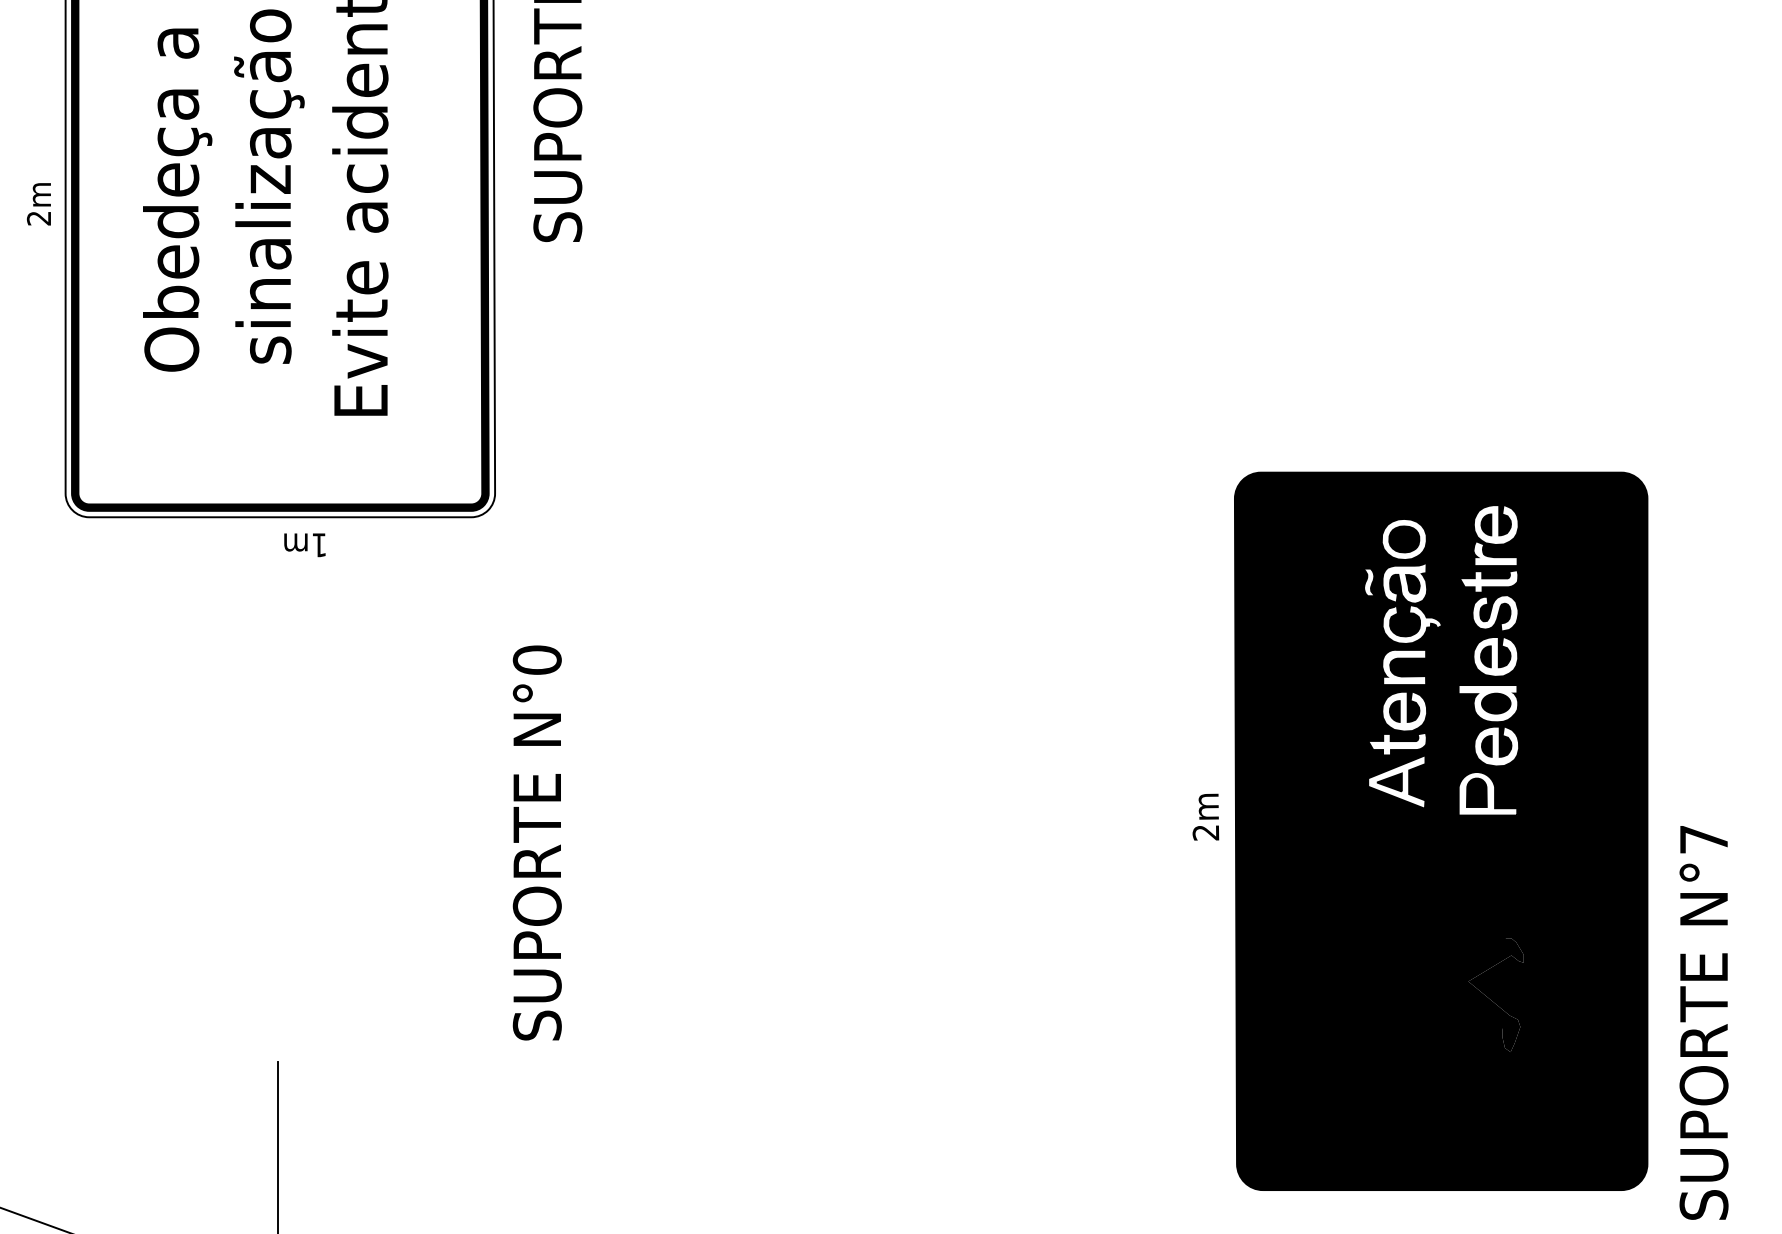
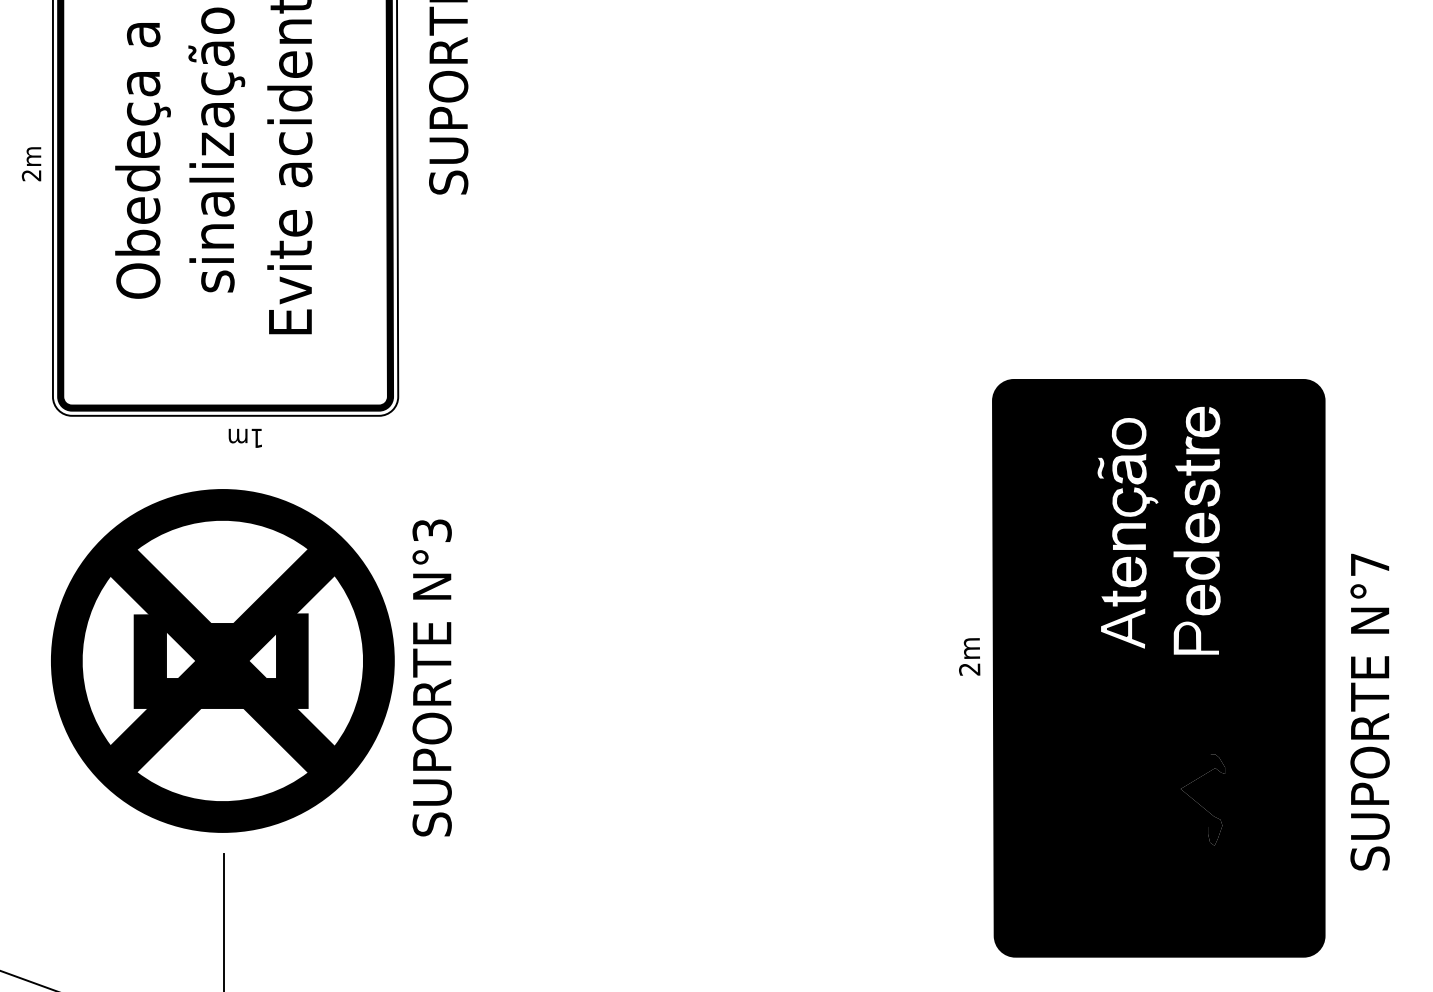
text: (536, 659) -> (431, 530), N°0 -> N°3
part: (276, 821) -> (222, 660), added
text: (1703, 1022) -> (1369, 711), moved

